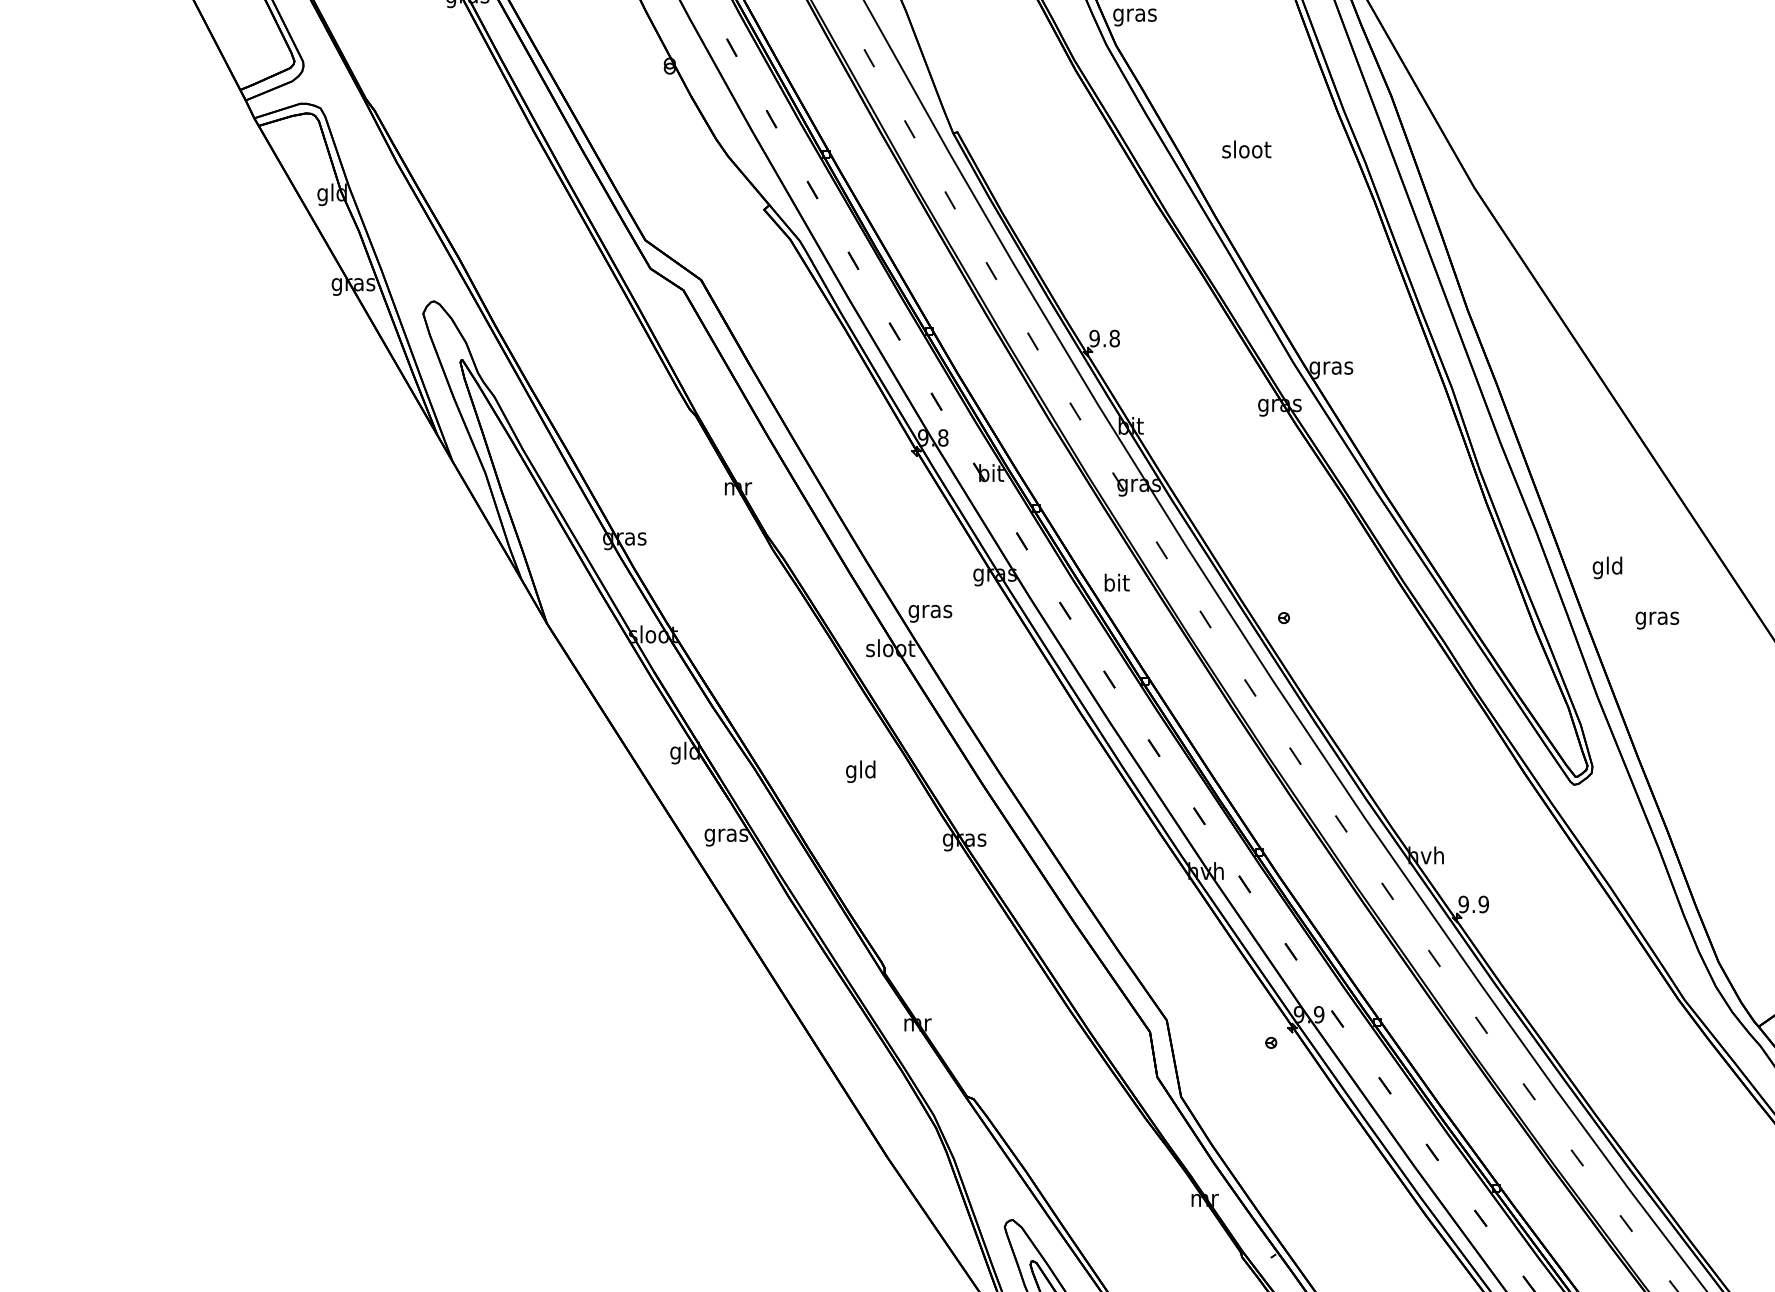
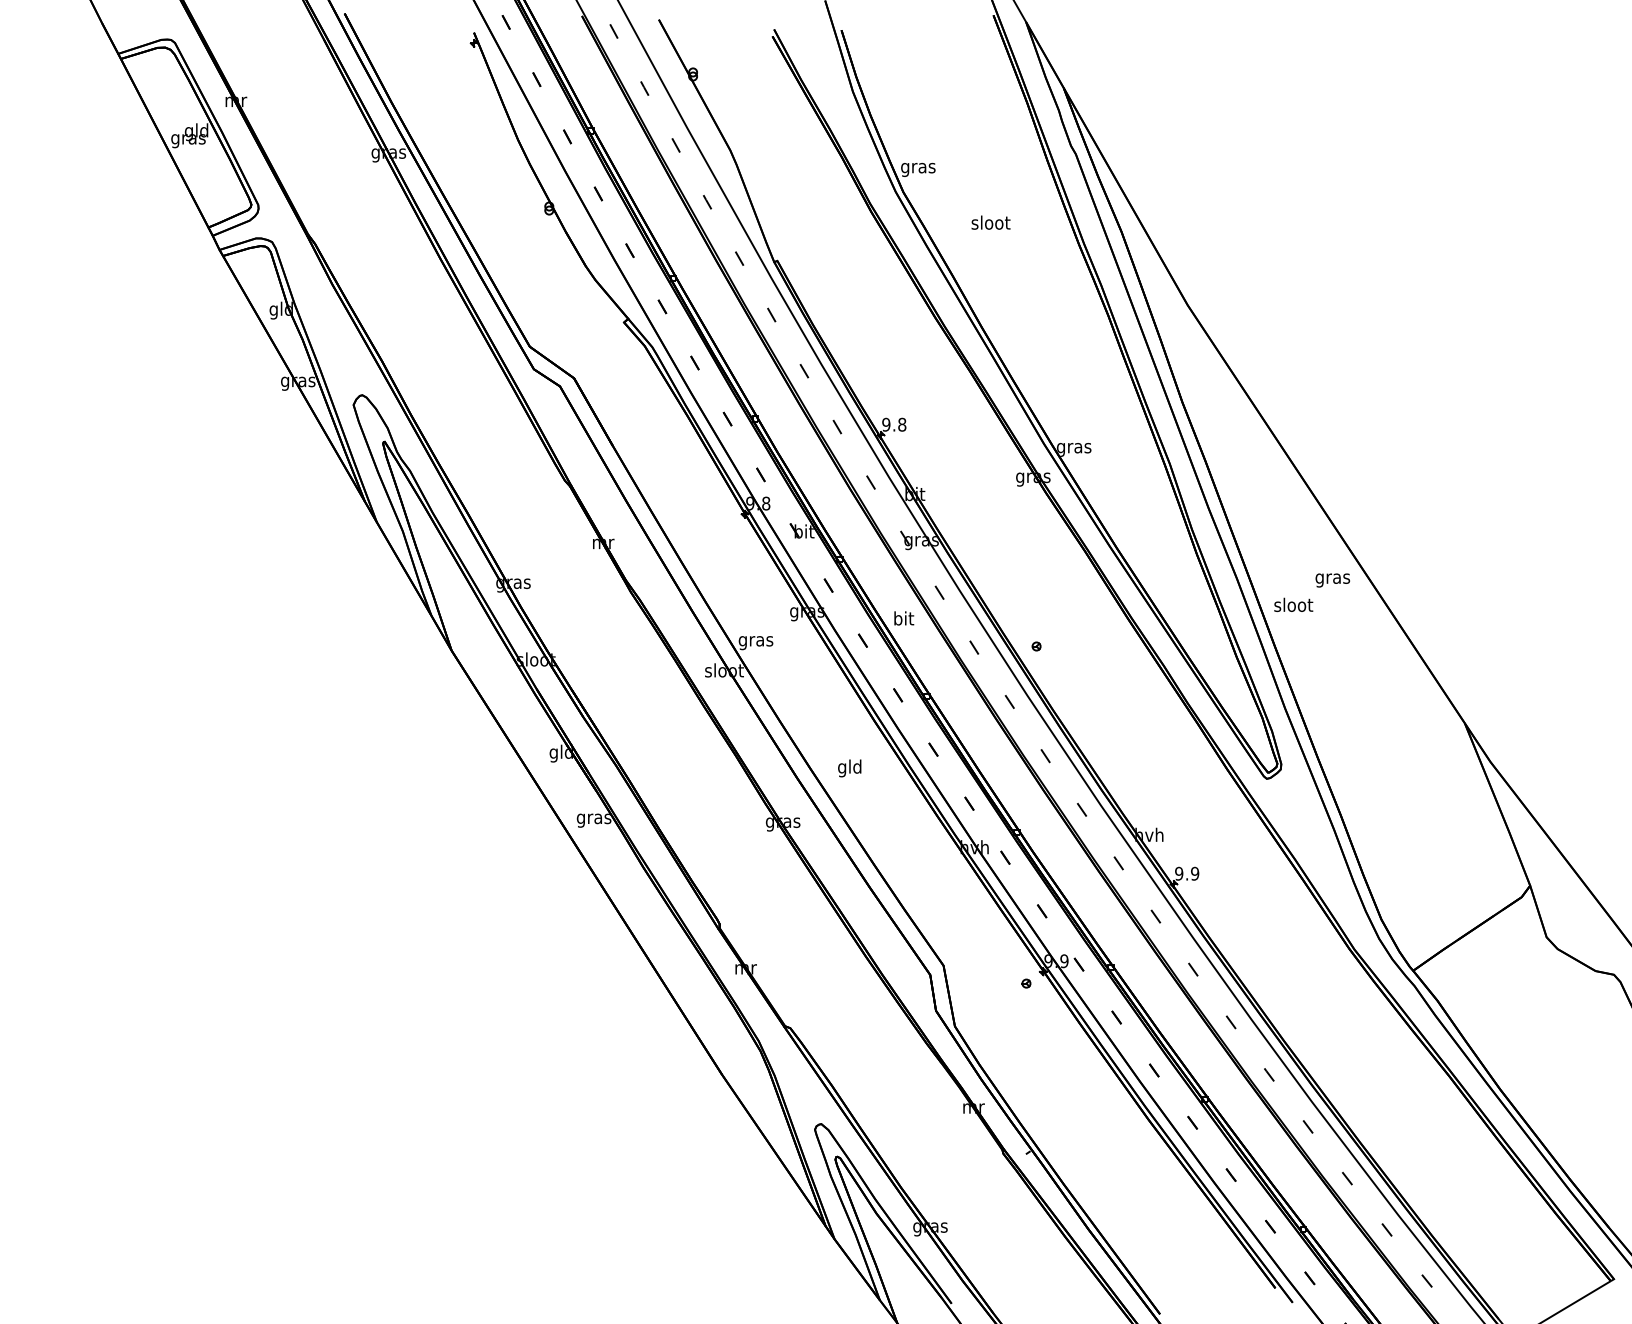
text: (1246, 149) -> (990, 222), moved
text: (1607, 567) -> (1293, 606), gld -> sloot
text: (1656, 620) -> (1332, 580), moved
text: (860, 771) -> (849, 768), moved

